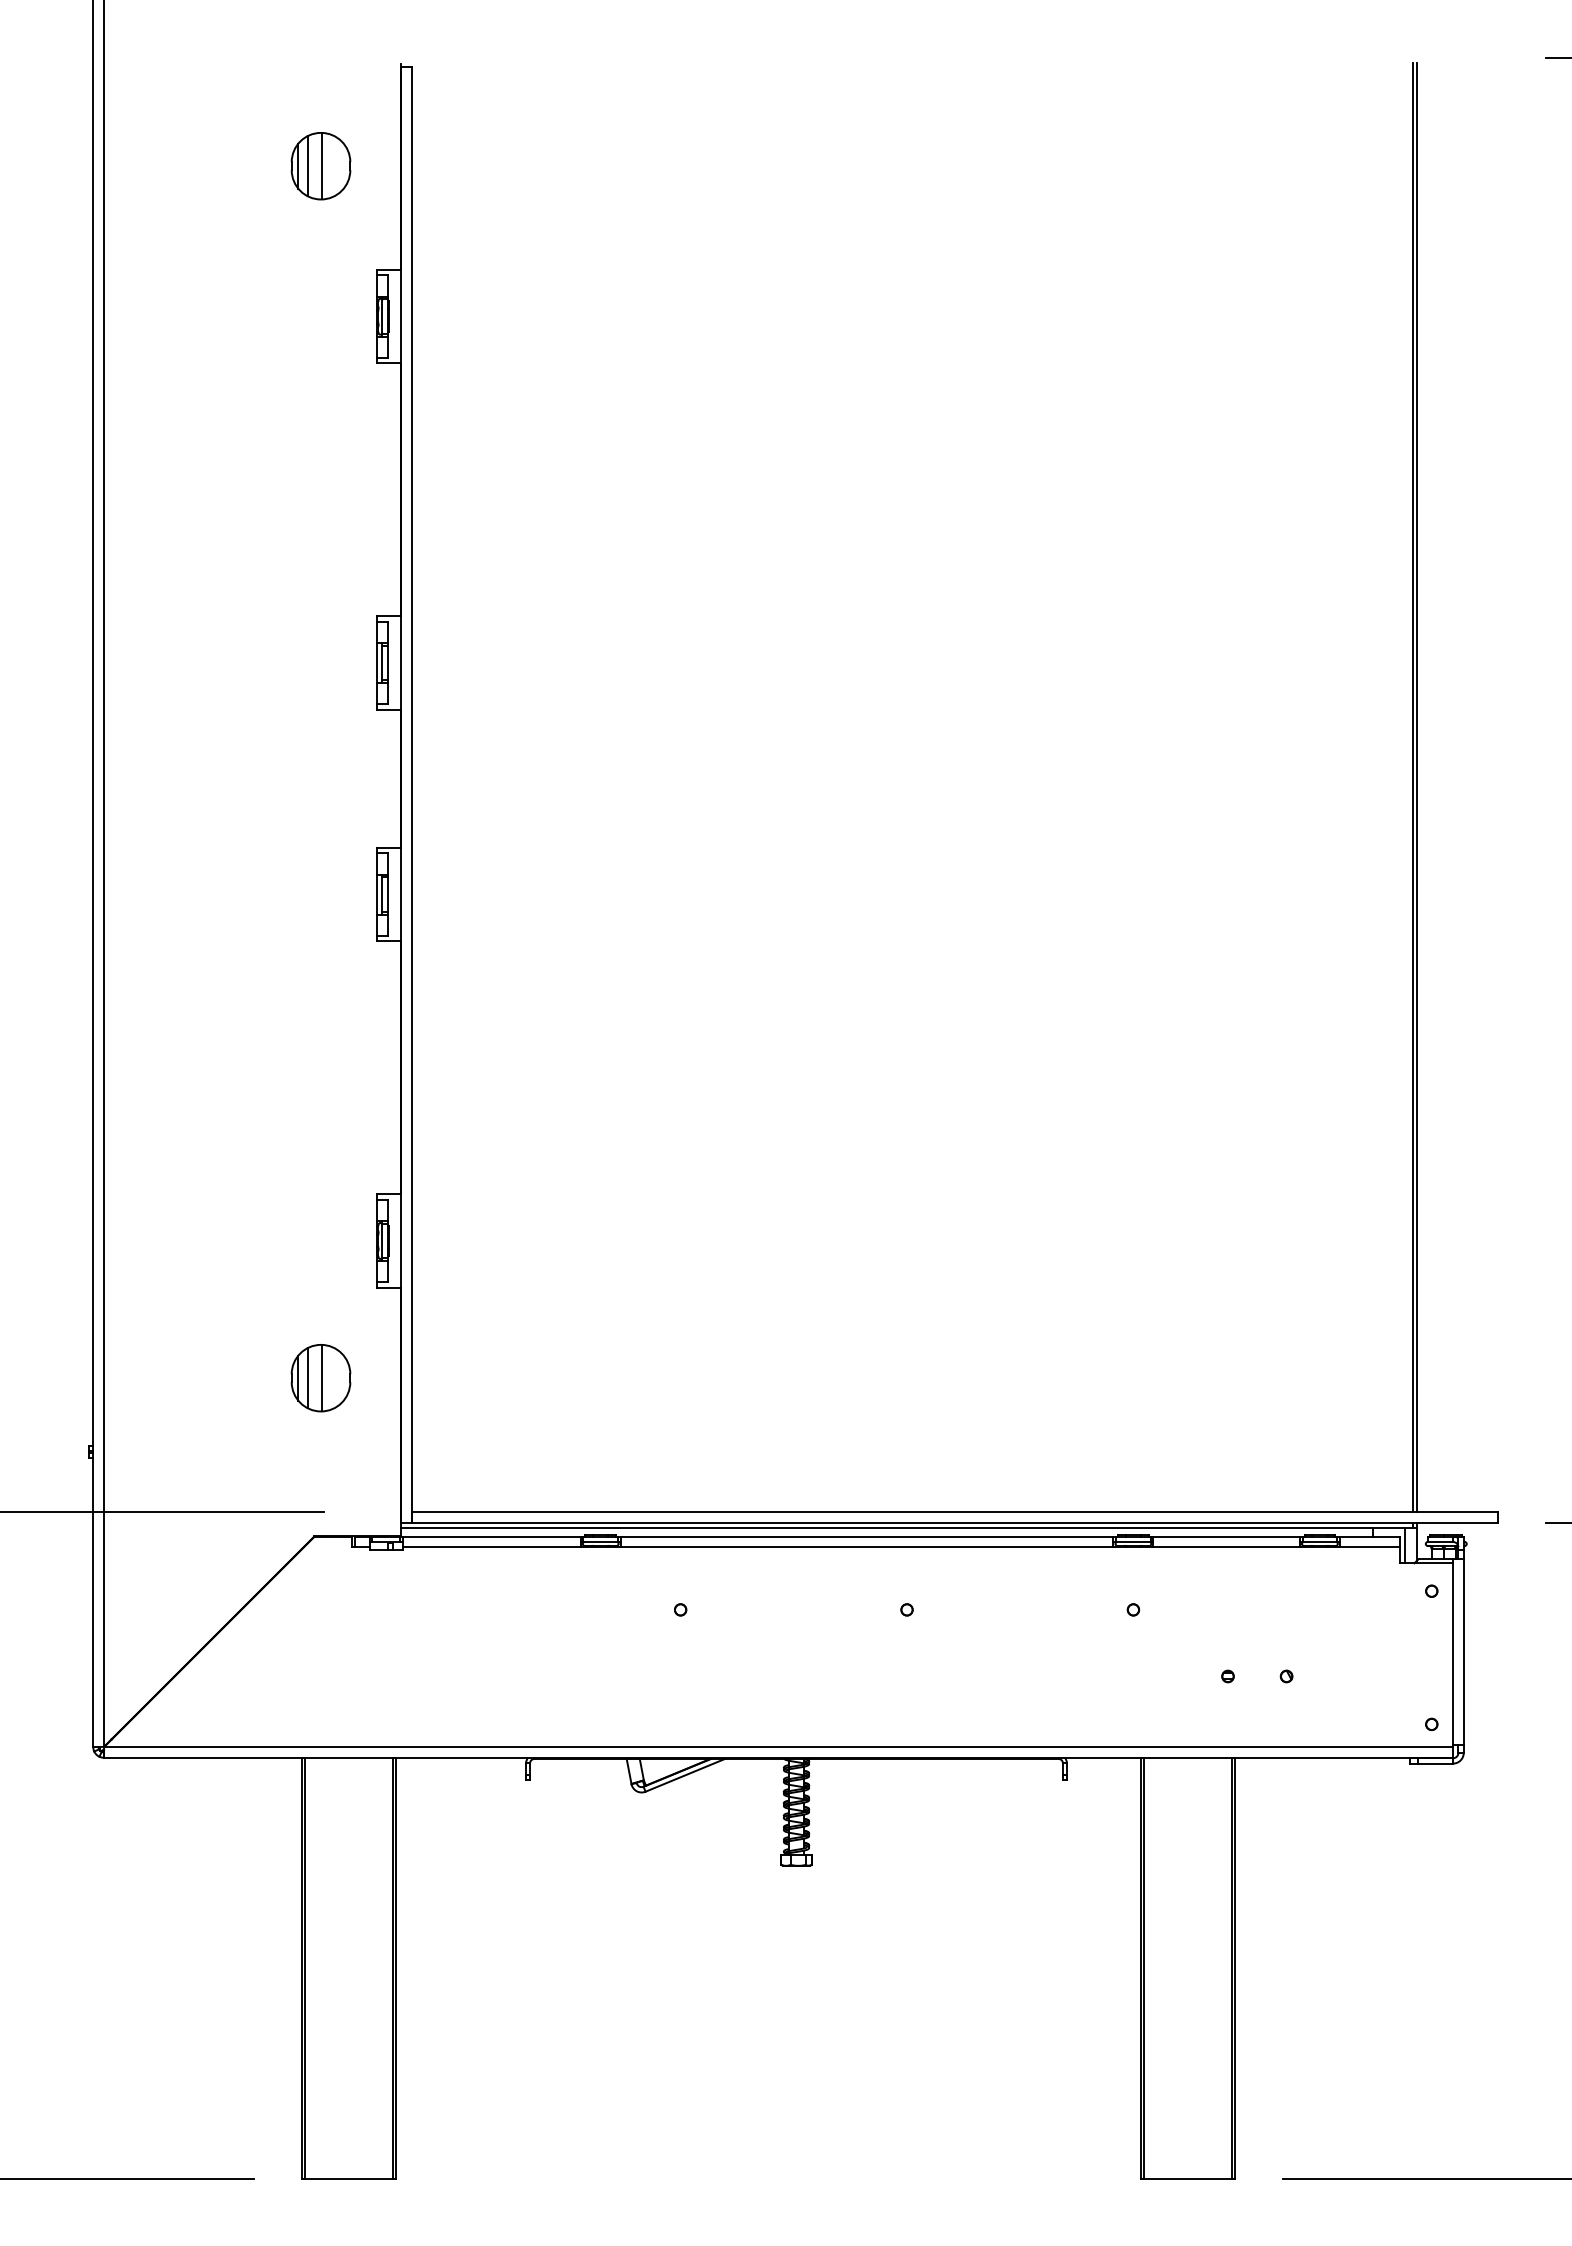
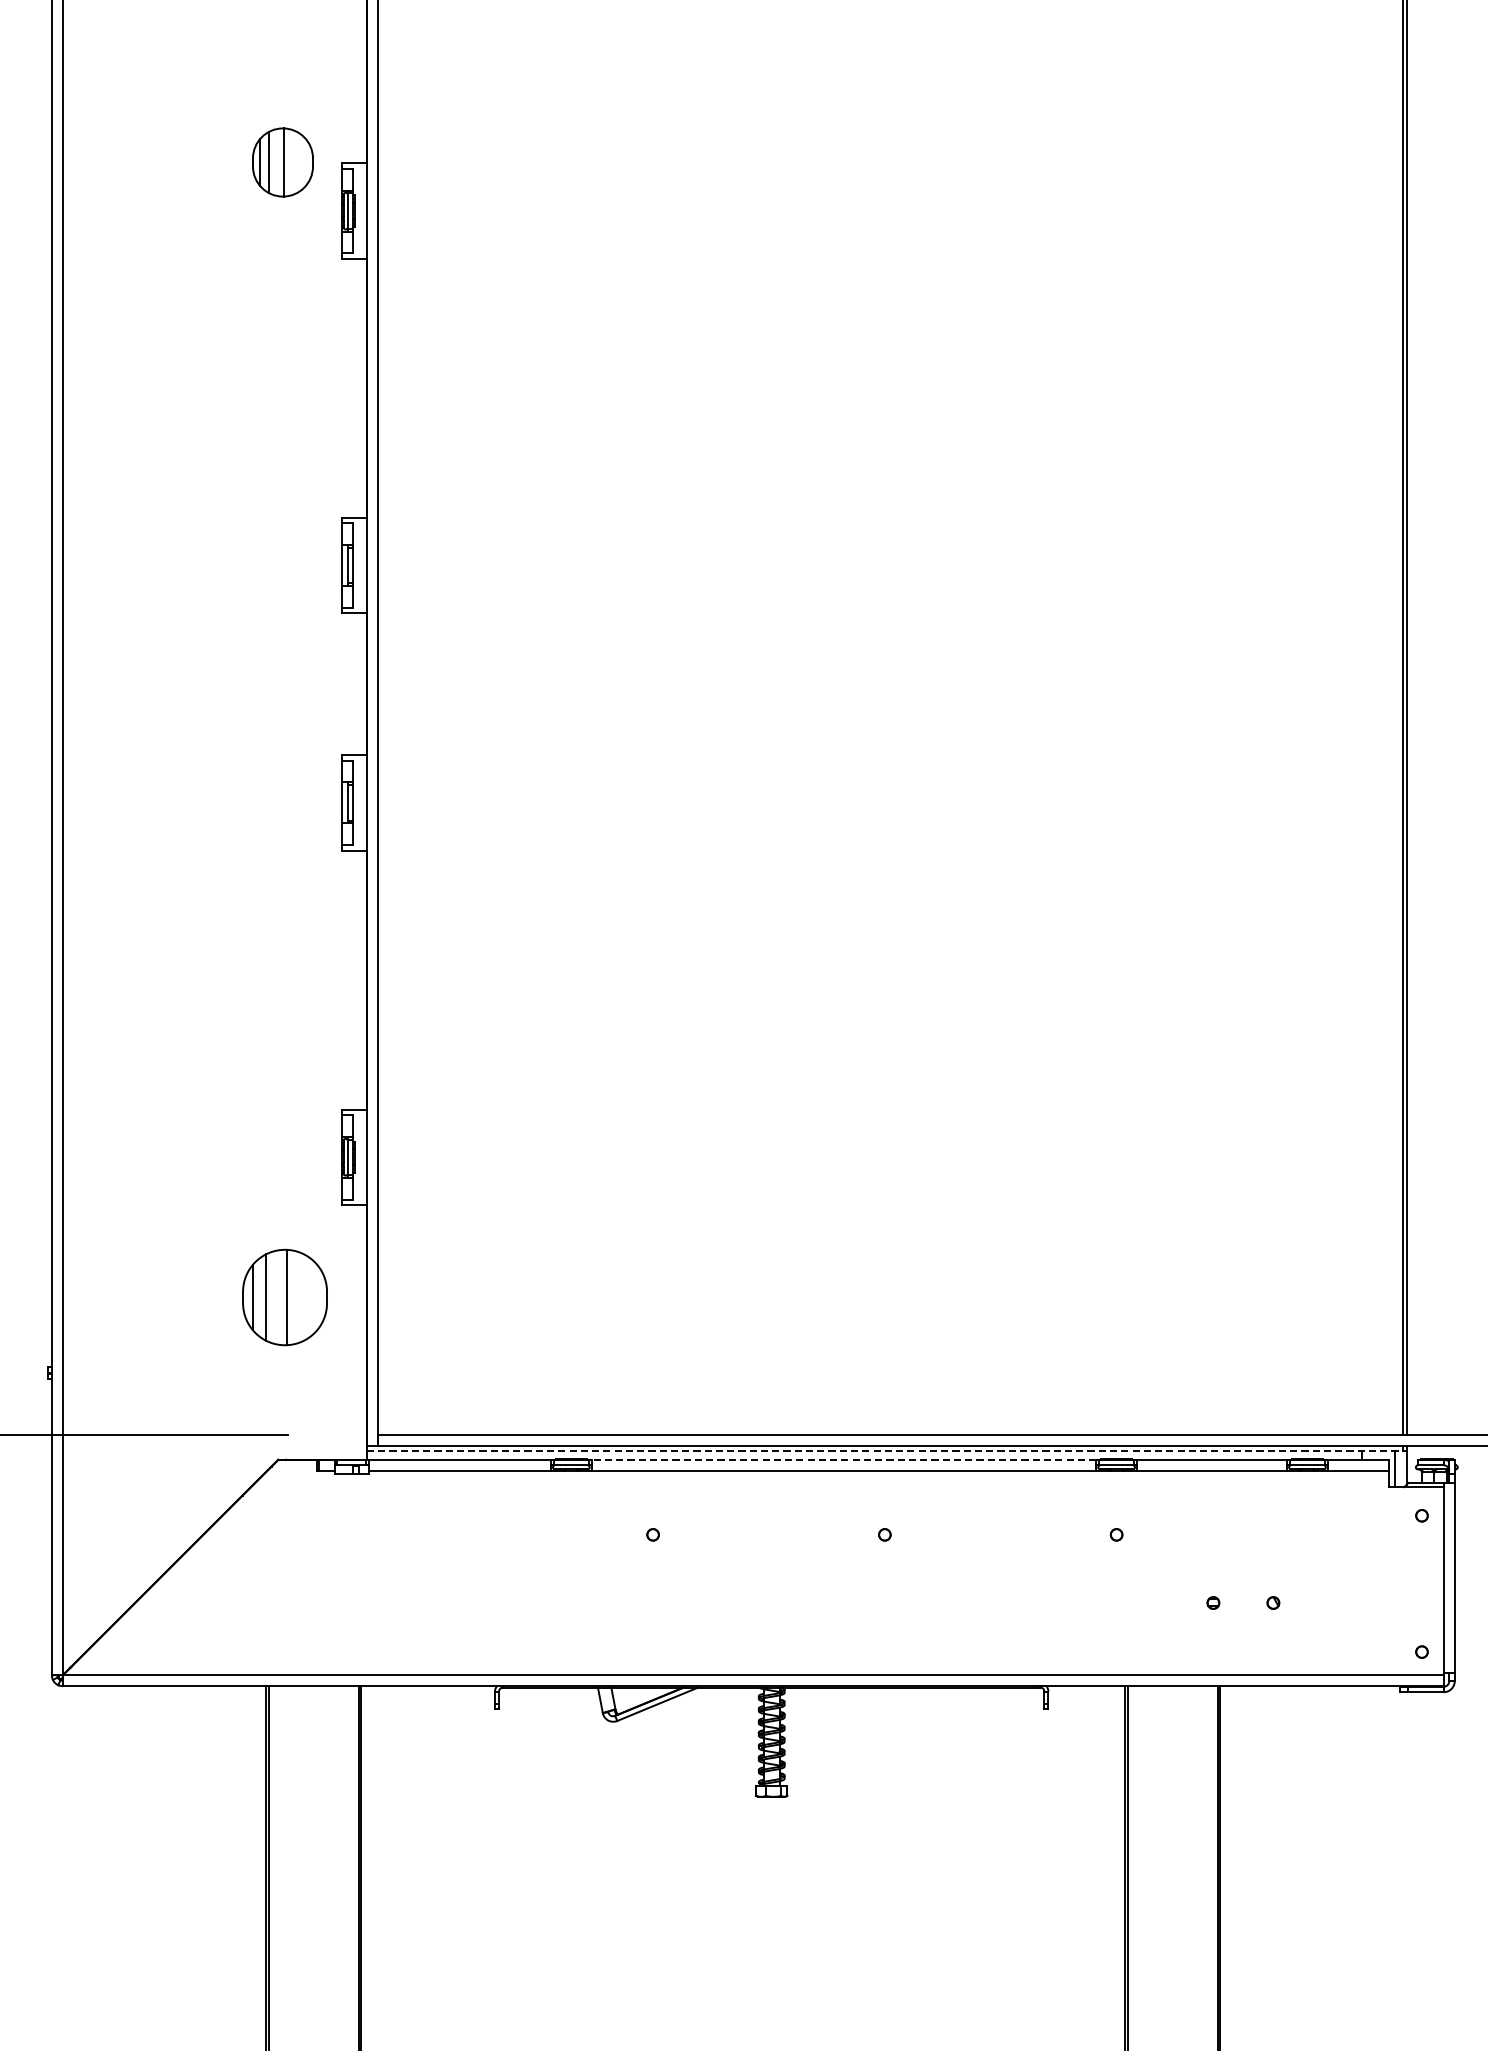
part: (320, 166) -> (282, 162), moved
part: (320, 1378) -> (284, 1298), size x1.4
line: (907, 1528) -> (885, 1451), solid -> dashed
line: (866, 1536) -> (843, 1459), solid -> dashed

